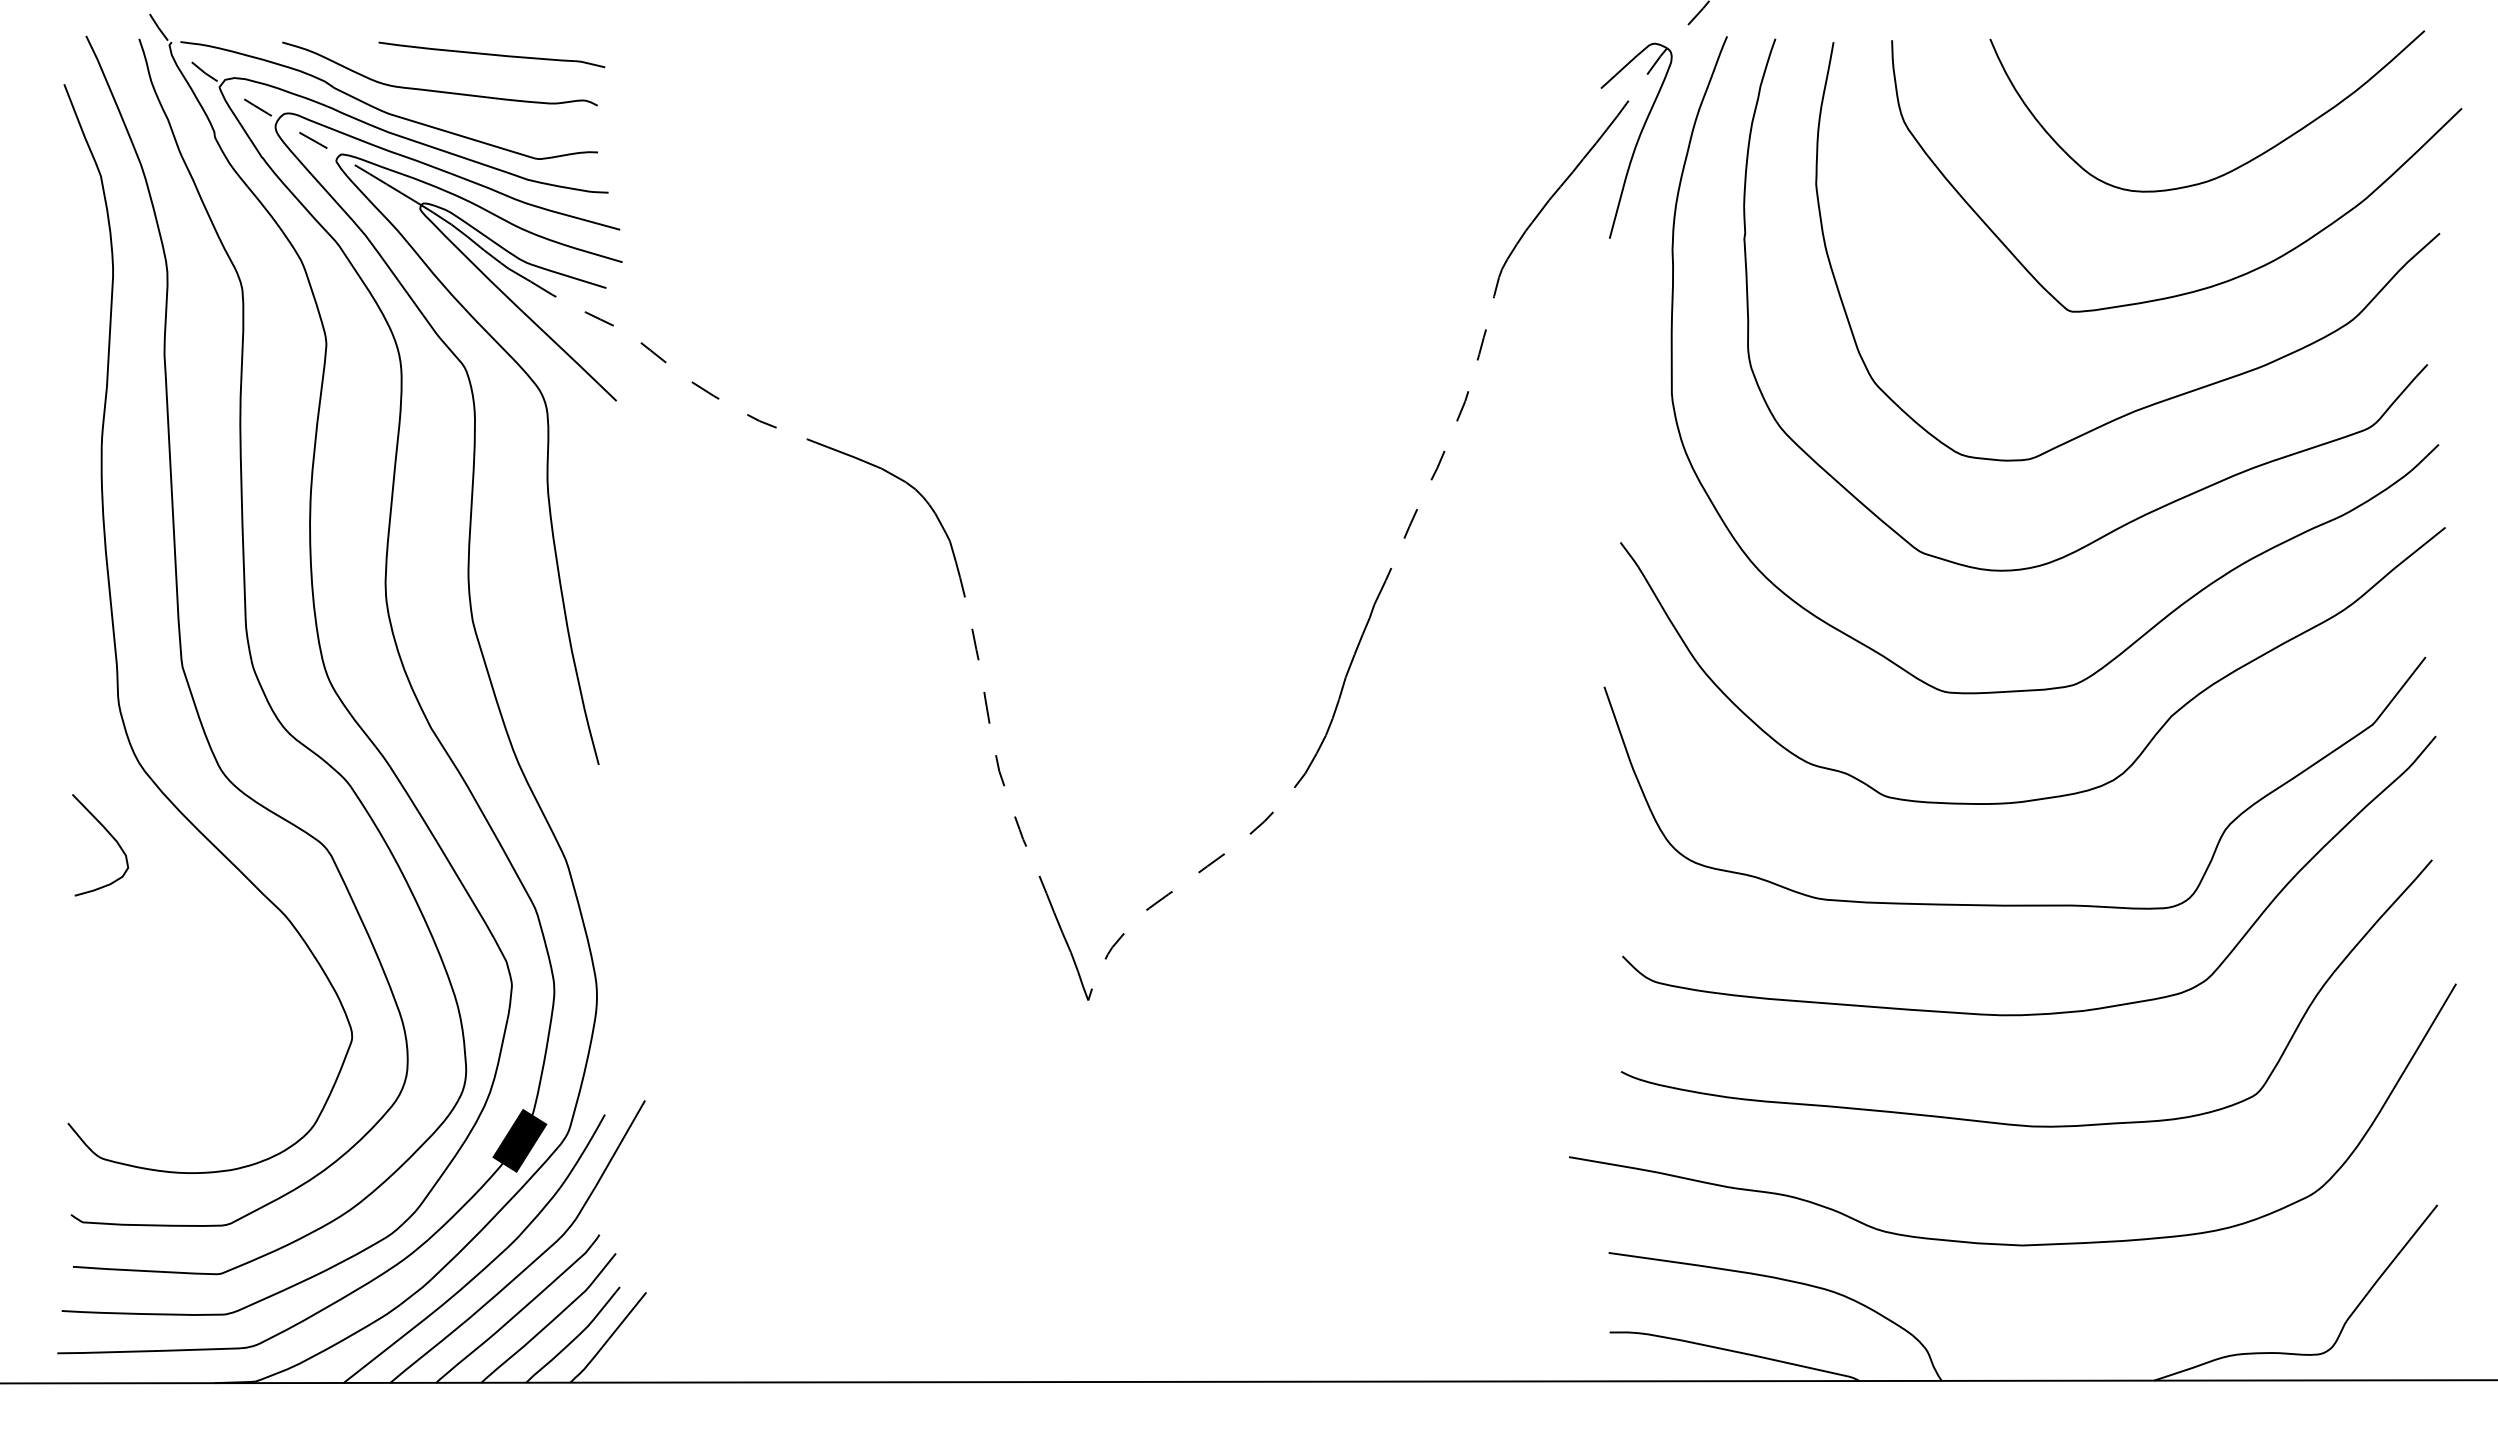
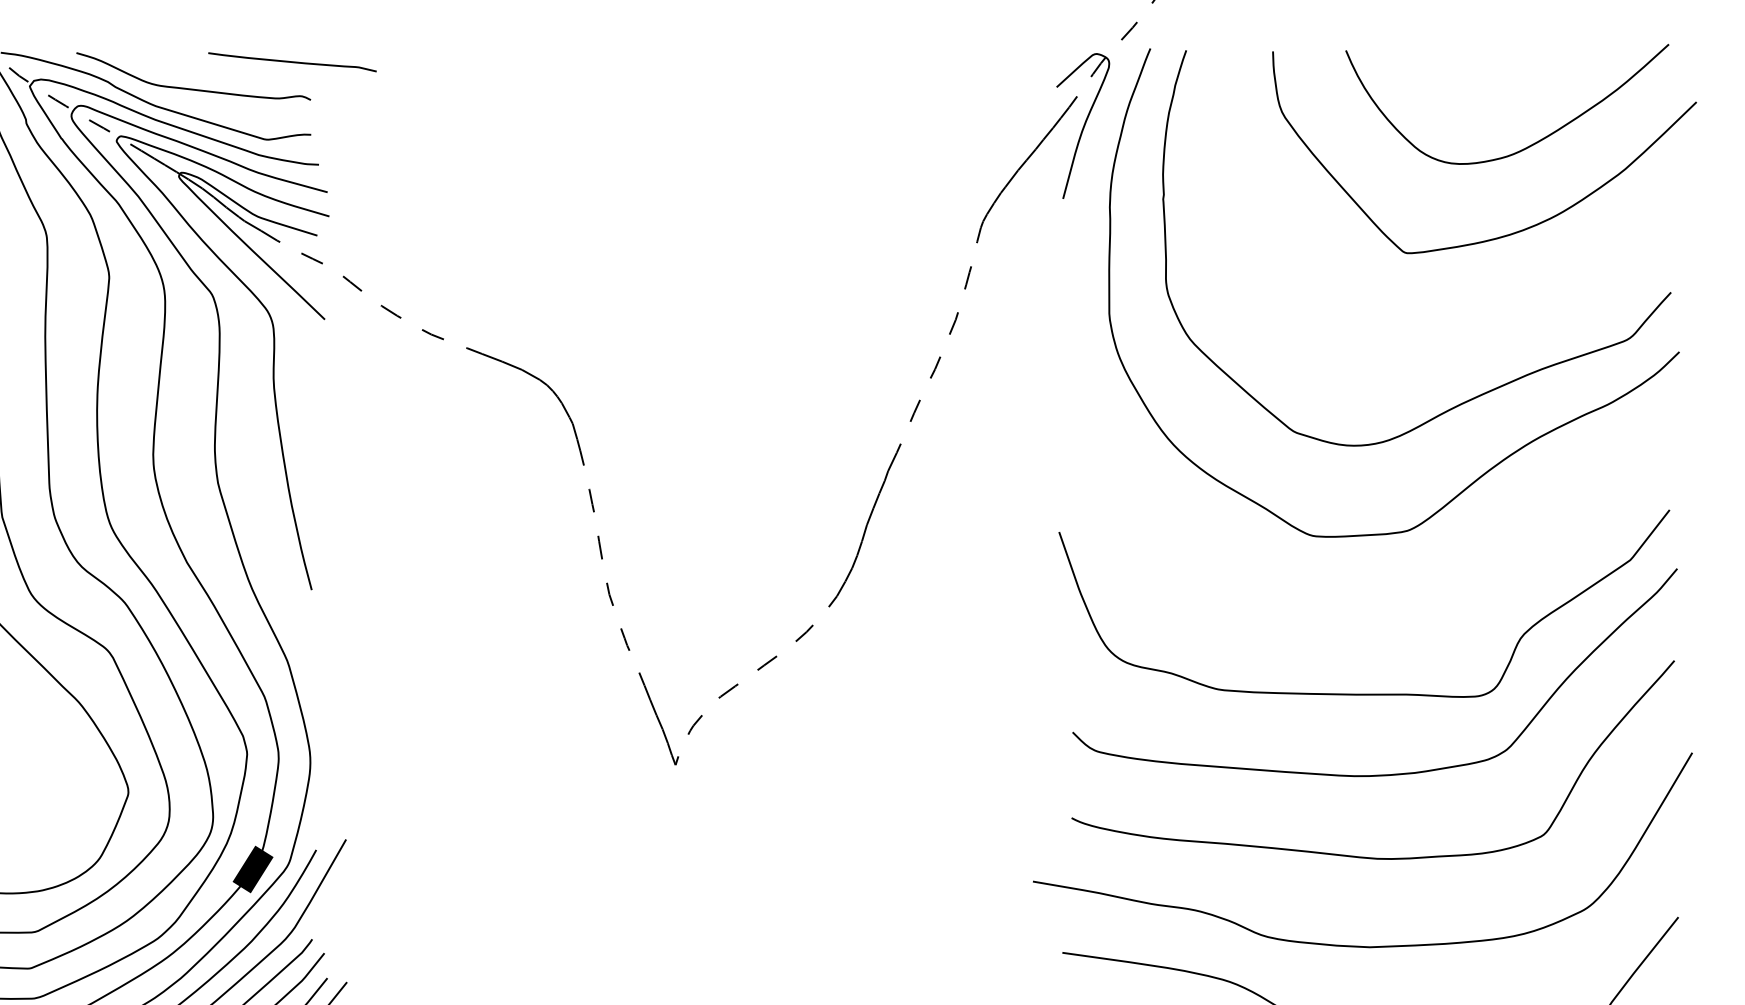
curve: (491, 54) -> (292, 62), moved
curve: (2175, 395) -> (1483, 315), removed
curve: (2056, 795) -> (1395, 612), removed

